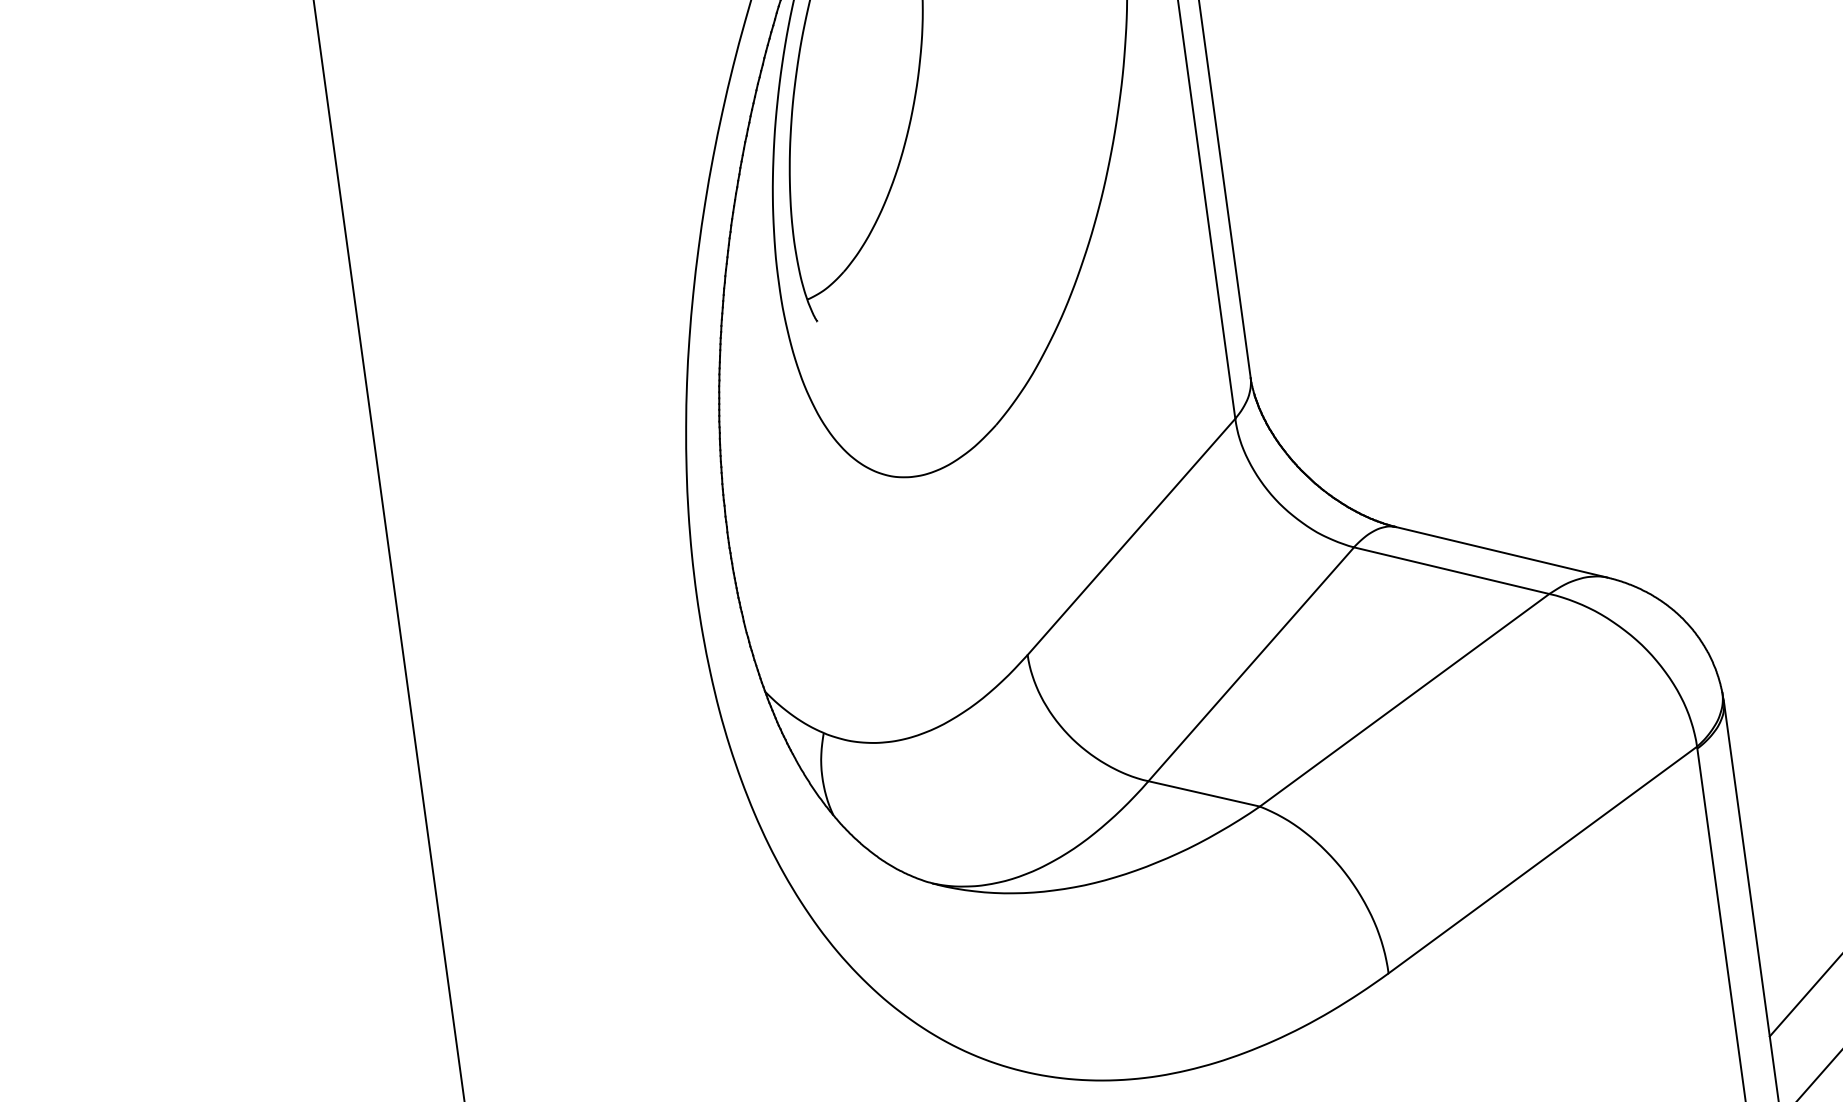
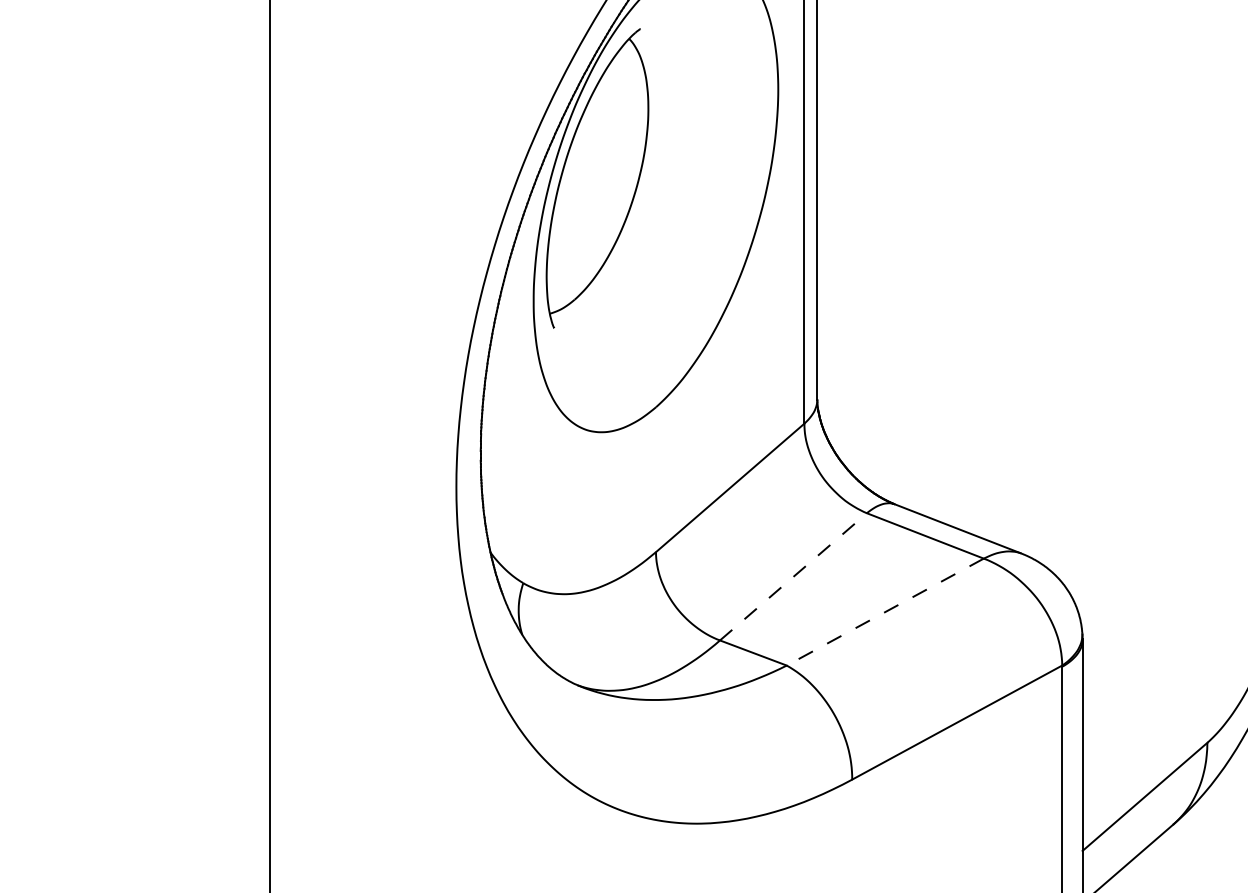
line: (1251, 663) -> (793, 576), solid -> dashed
line: (1403, 701) -> (884, 612), solid -> dashed

